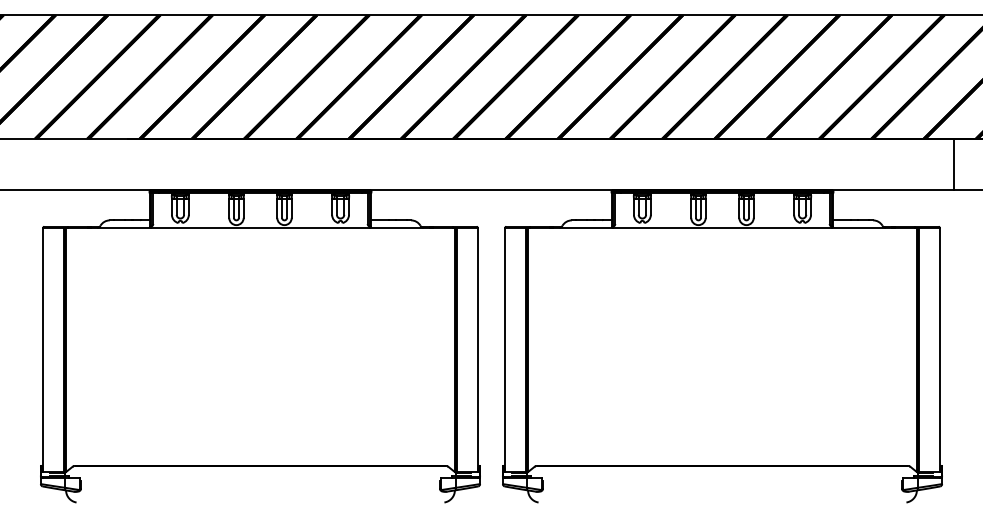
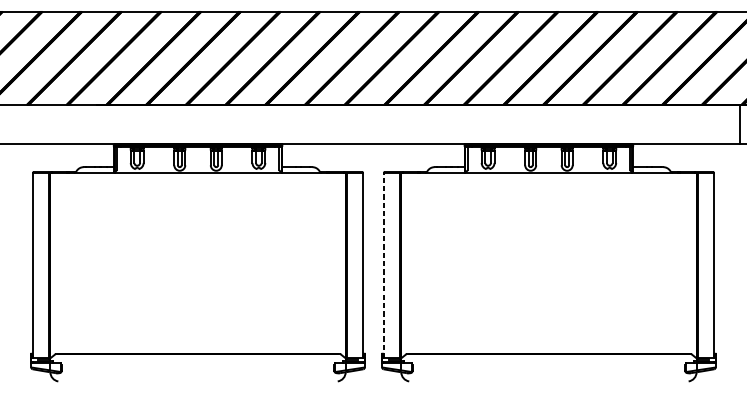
line: (953, 164) -> (739, 124), moved
line: (505, 349) -> (384, 265), solid -> dashed

